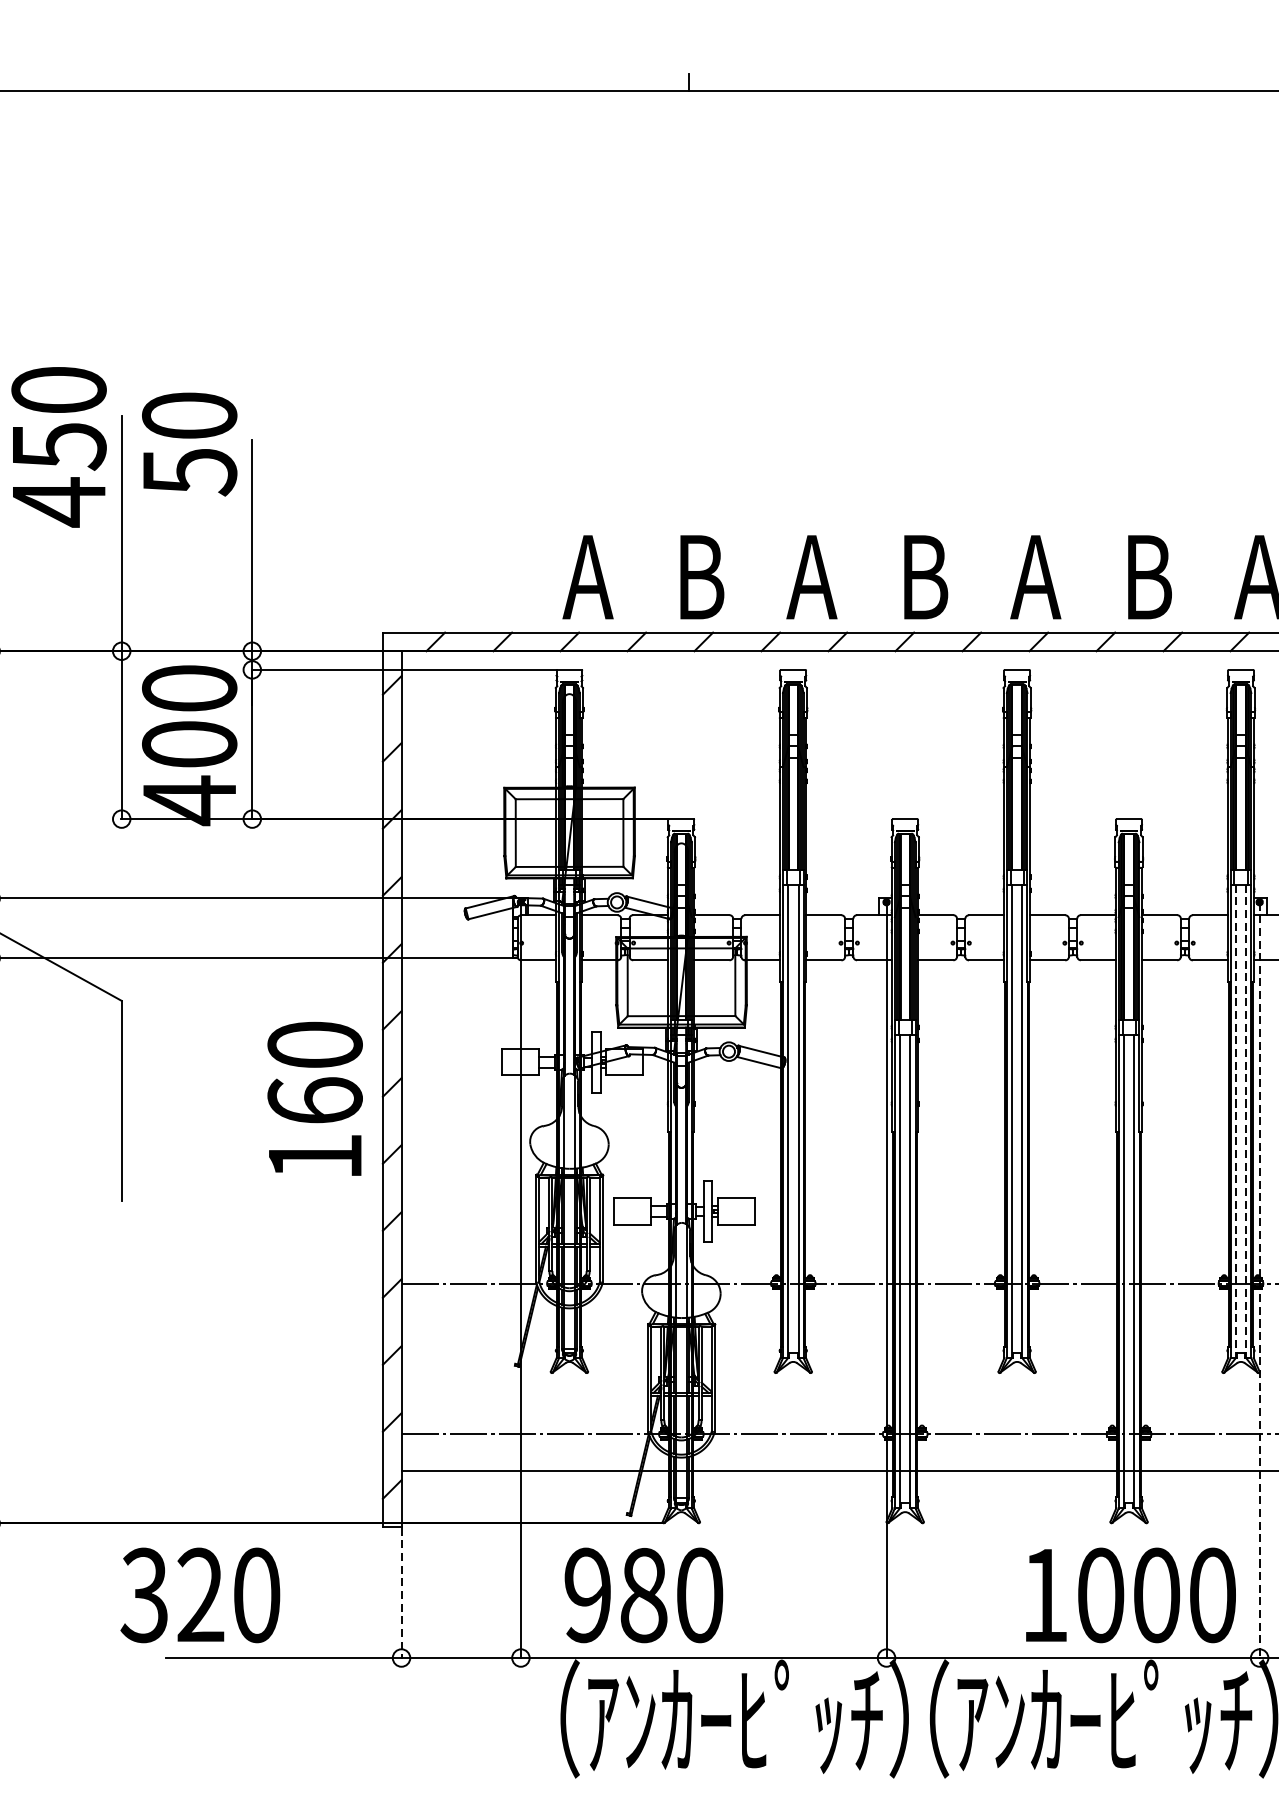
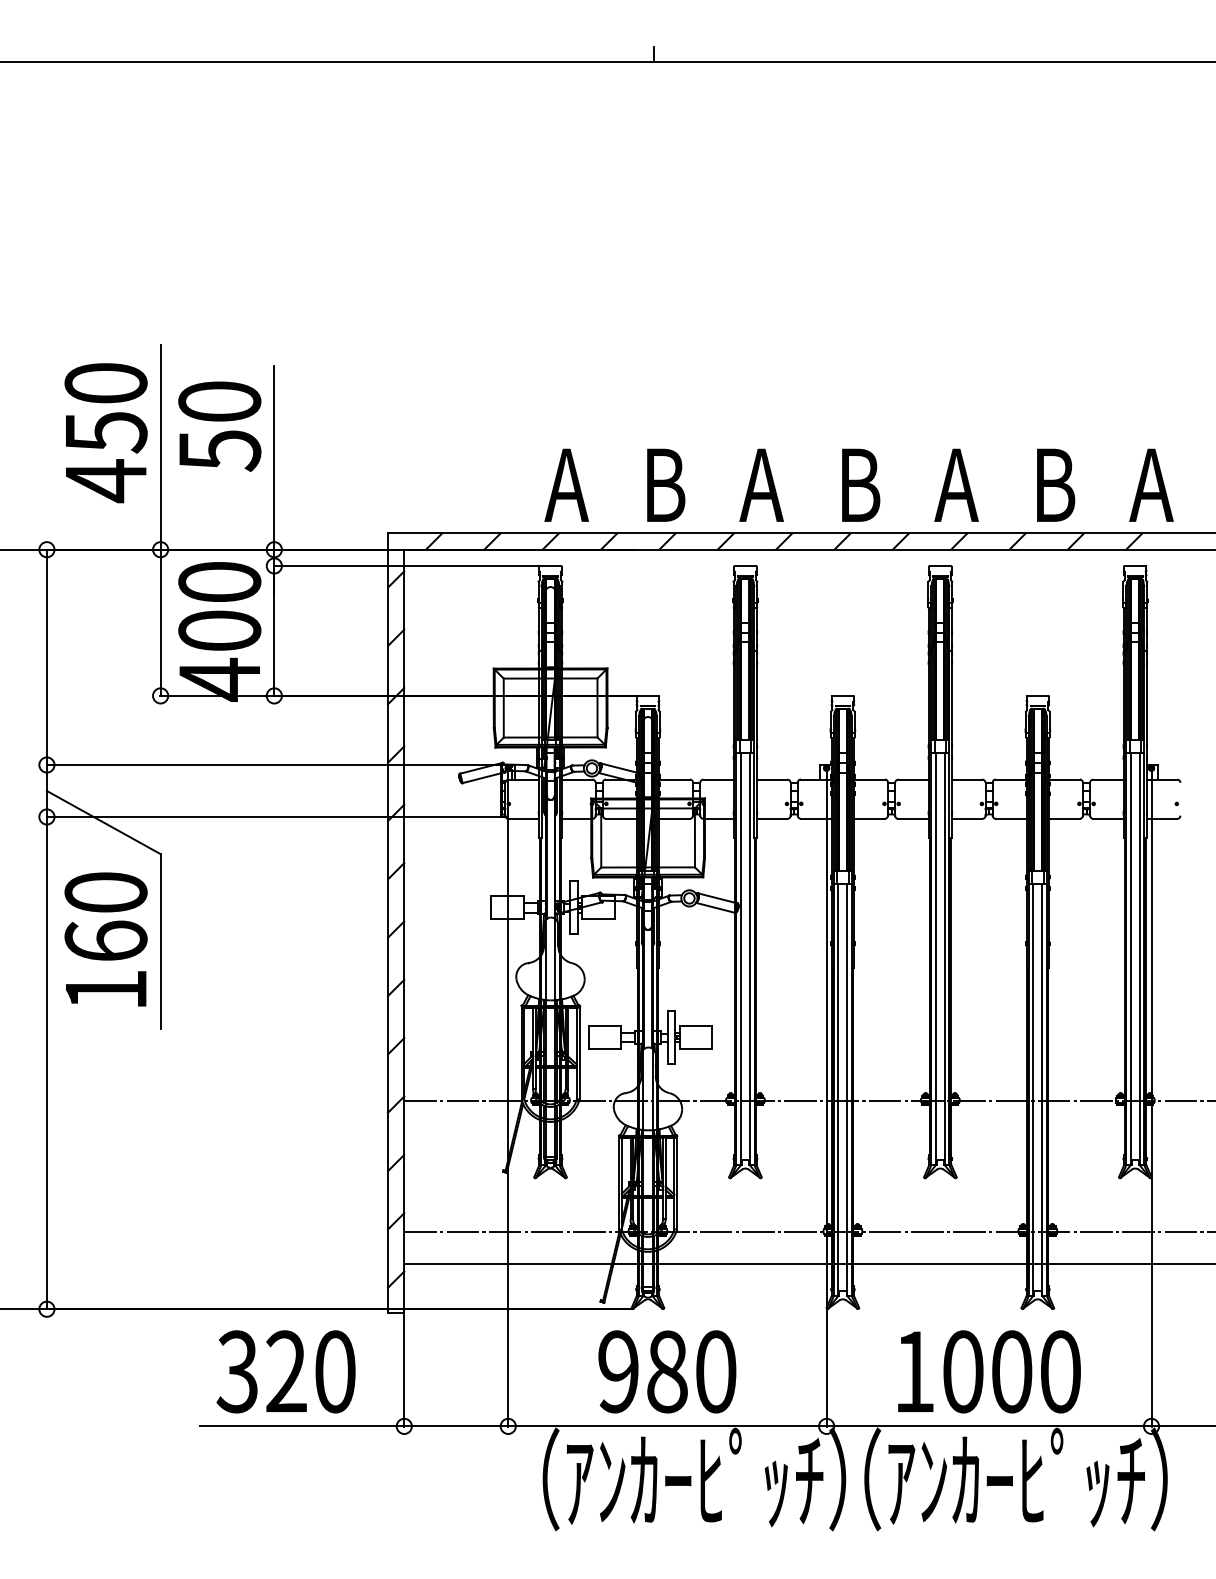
text: (189, 444) -> (219, 426), moved
text: (58, 447) -> (105, 433), moved
text: (314, 1098) -> (105, 939), moved
line: (1235, 1121) -> (1130, 959), dashed -> solid
line: (1245, 1121) -> (1139, 959), dashed -> solid
line: (1259, 1281) -> (1151, 1098), dashed -> solid
line: (401, 1592) -> (404, 1369), dashed -> solid
text: (199, 1594) -> (285, 1371), moved
text: (644, 1594) -> (667, 1371), moved
text: (1131, 1594) -> (989, 1371), moved

